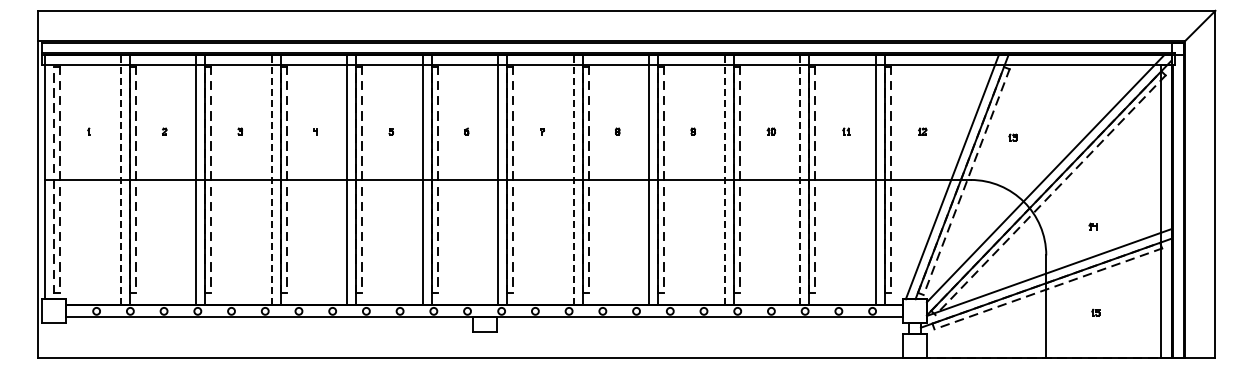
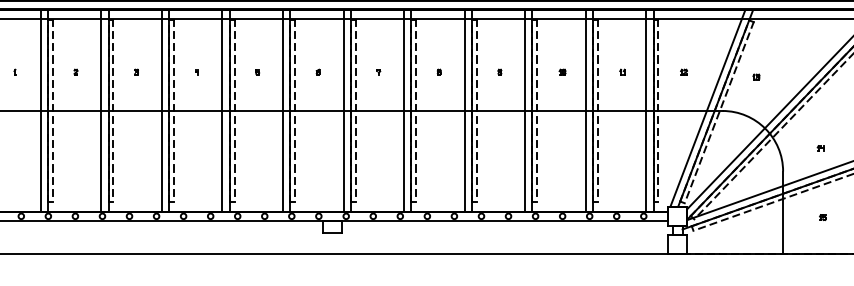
line: (120, 179) -> (40, 110), dashed -> solid
line: (271, 179) -> (161, 110), dashed -> solid
line: (573, 179) -> (403, 110), dashed -> solid
line: (724, 179) -> (524, 110), dashed -> solid
line: (800, 179) -> (585, 110), dashed -> solid

